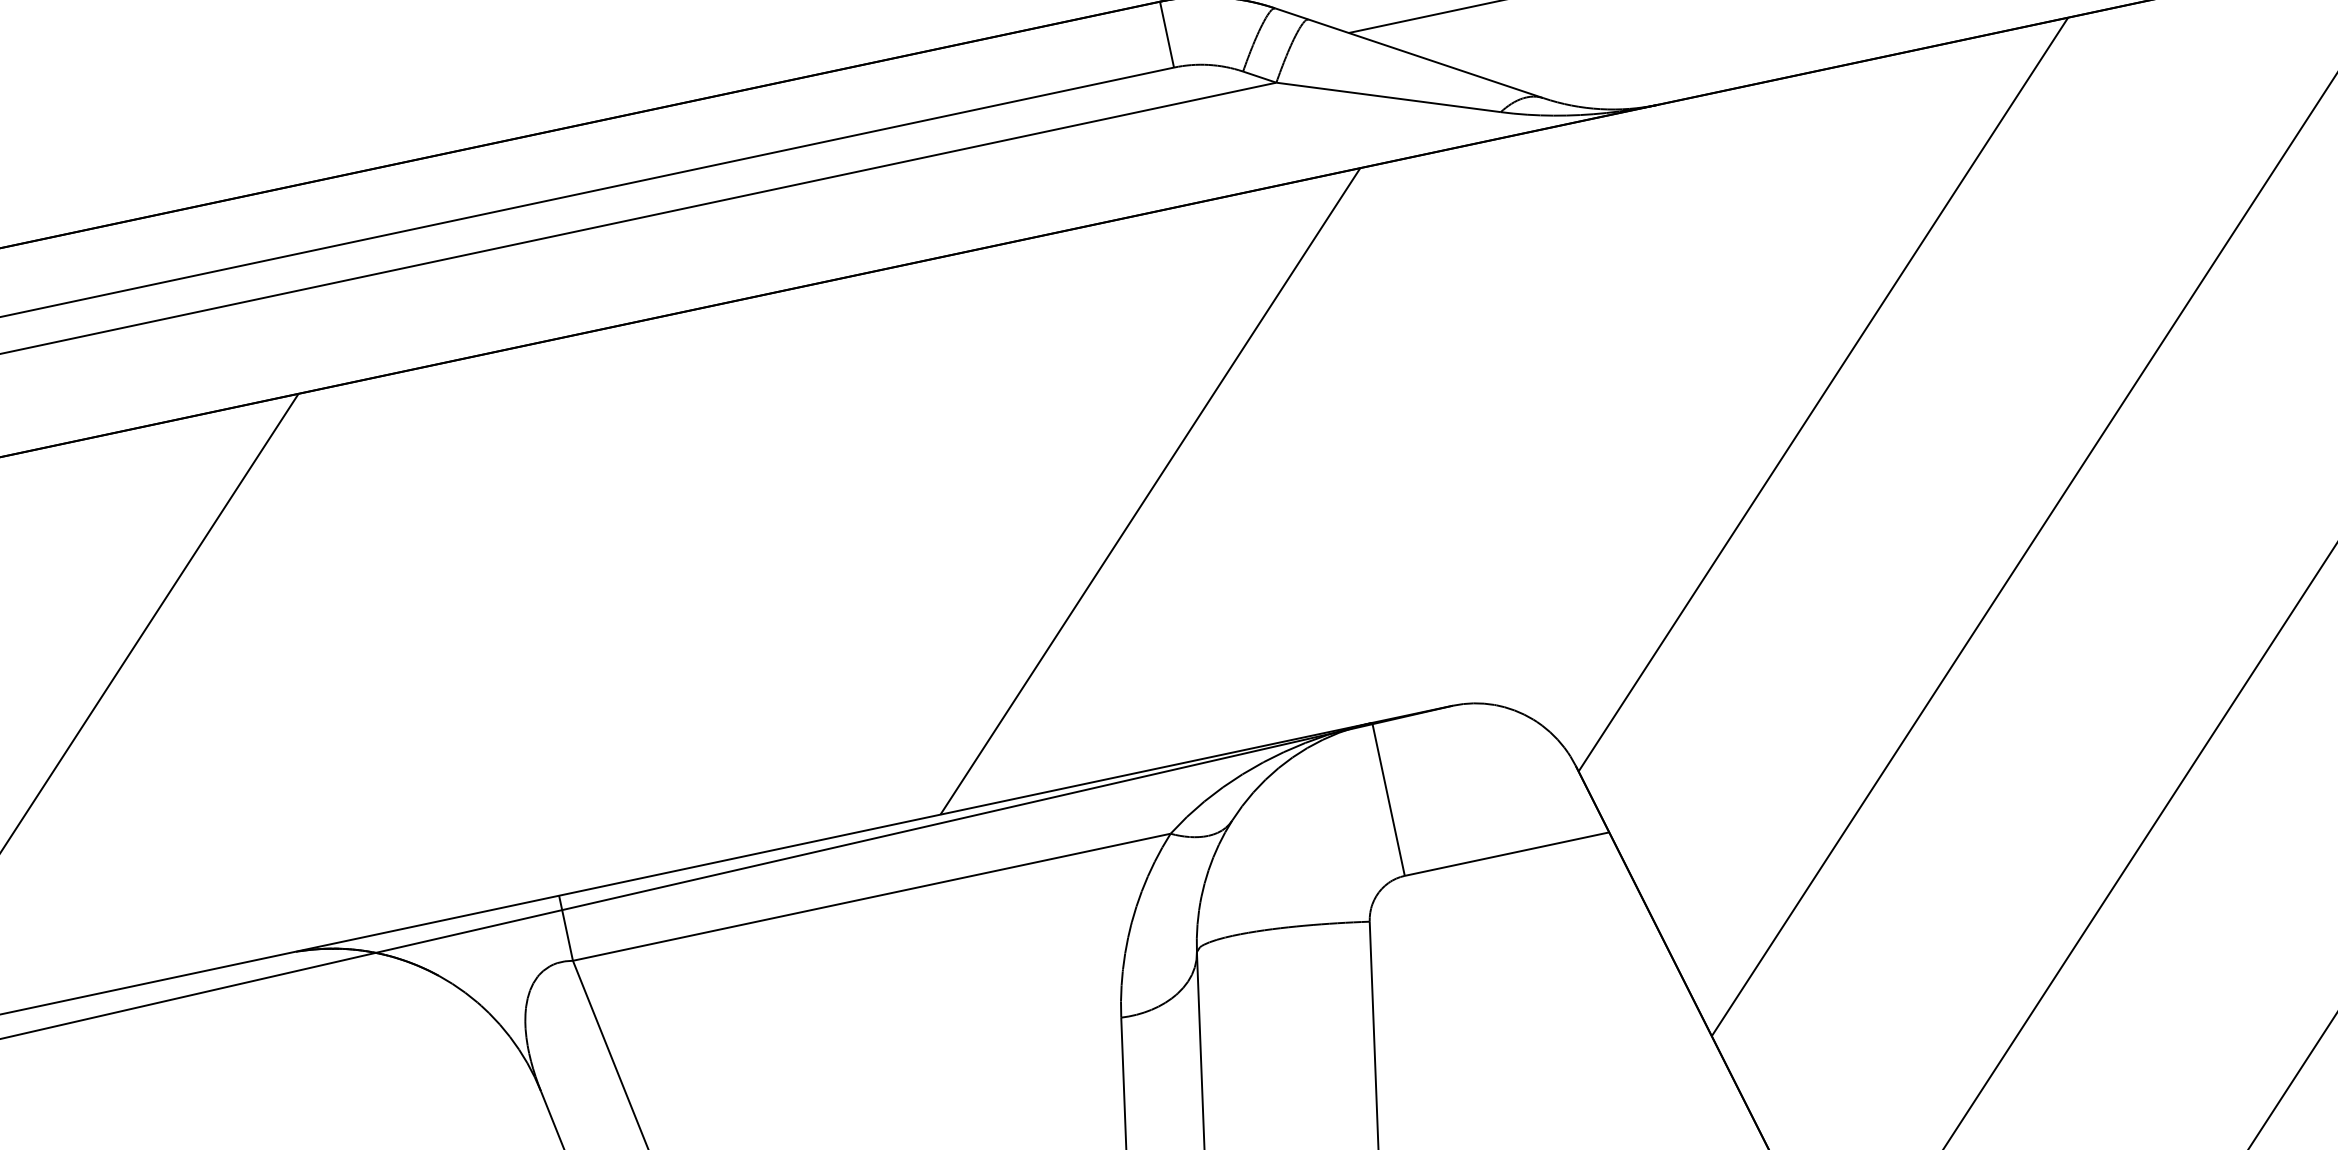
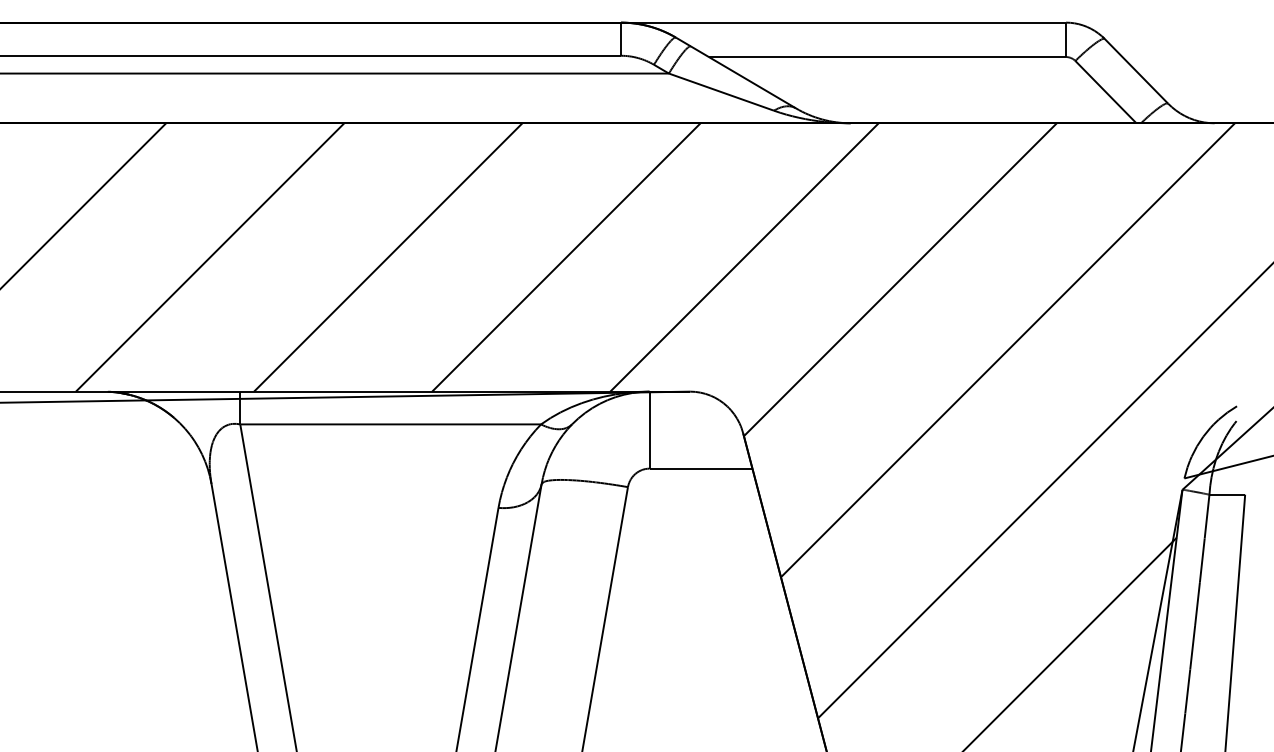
line: (1504, 416) -> (744, 257), added
line: (796, 566) -> (388, 257), added
line: (441, 642) -> (209, 257), added

